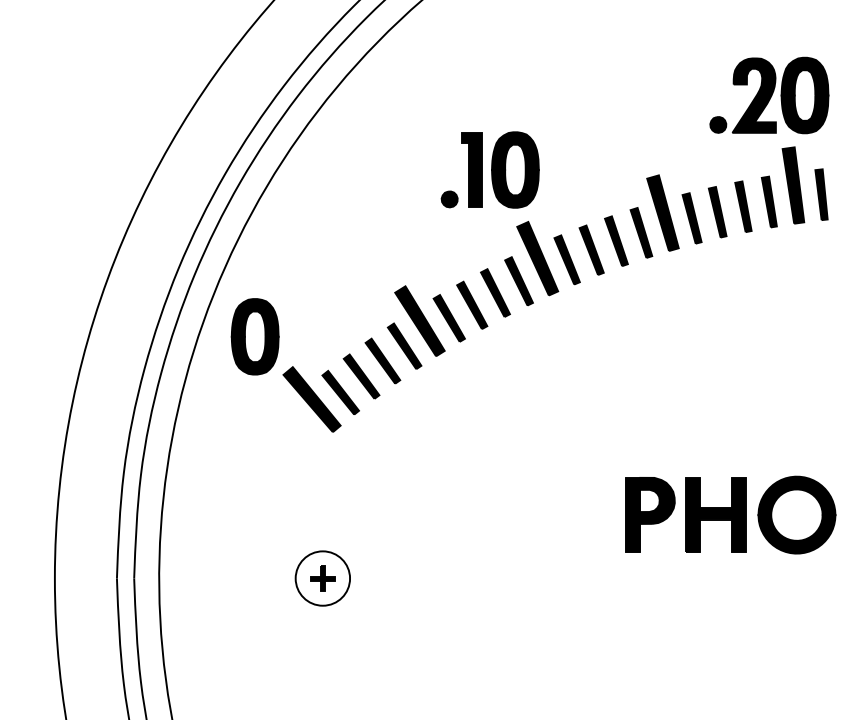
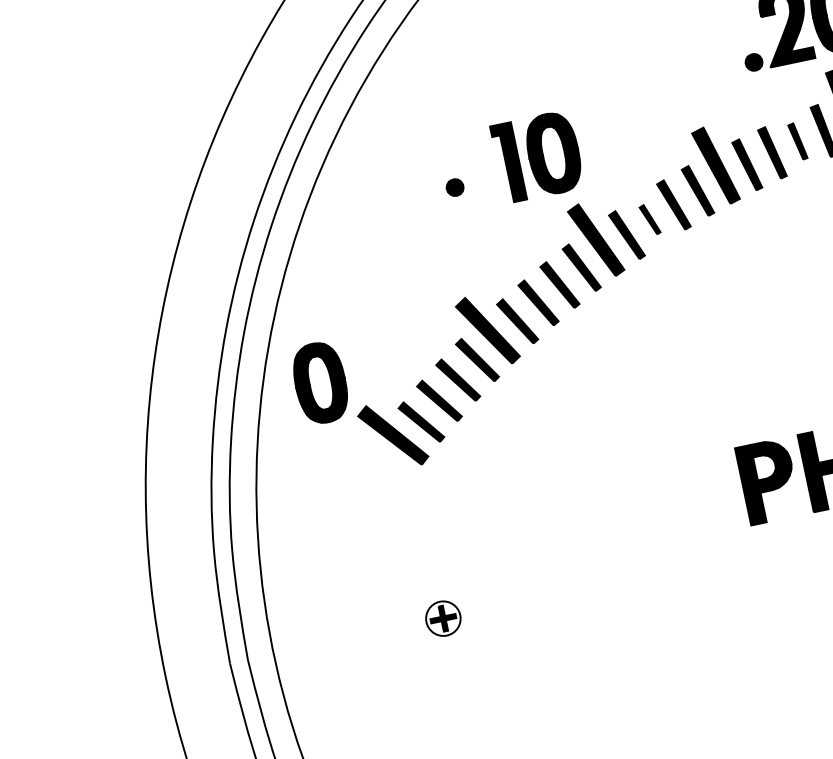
part: (449, 199) -> (454, 187), moved
part: (743, 206) -> (797, 141), size x0.7
part: (591, 249) -> (649, 219), size x0.6
circle: (322, 578) -> (442, 618), size x0.6

